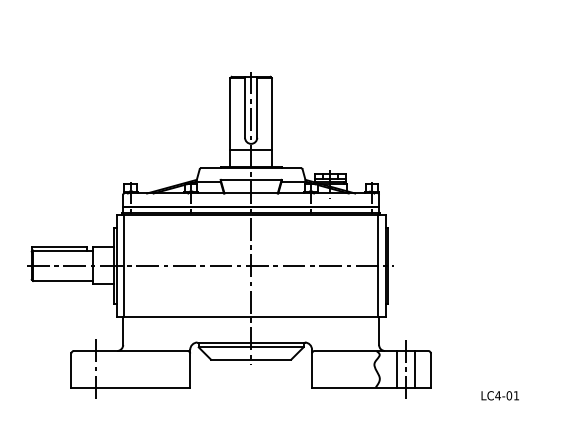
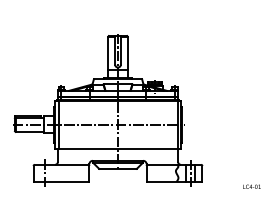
text: (499, 395) -> (251, 186), moved

